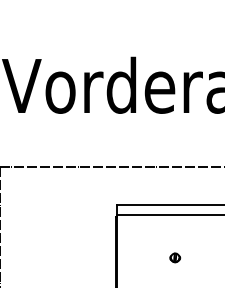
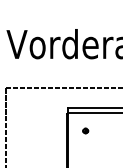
part: (174, 257) -> (85, 130), moved

